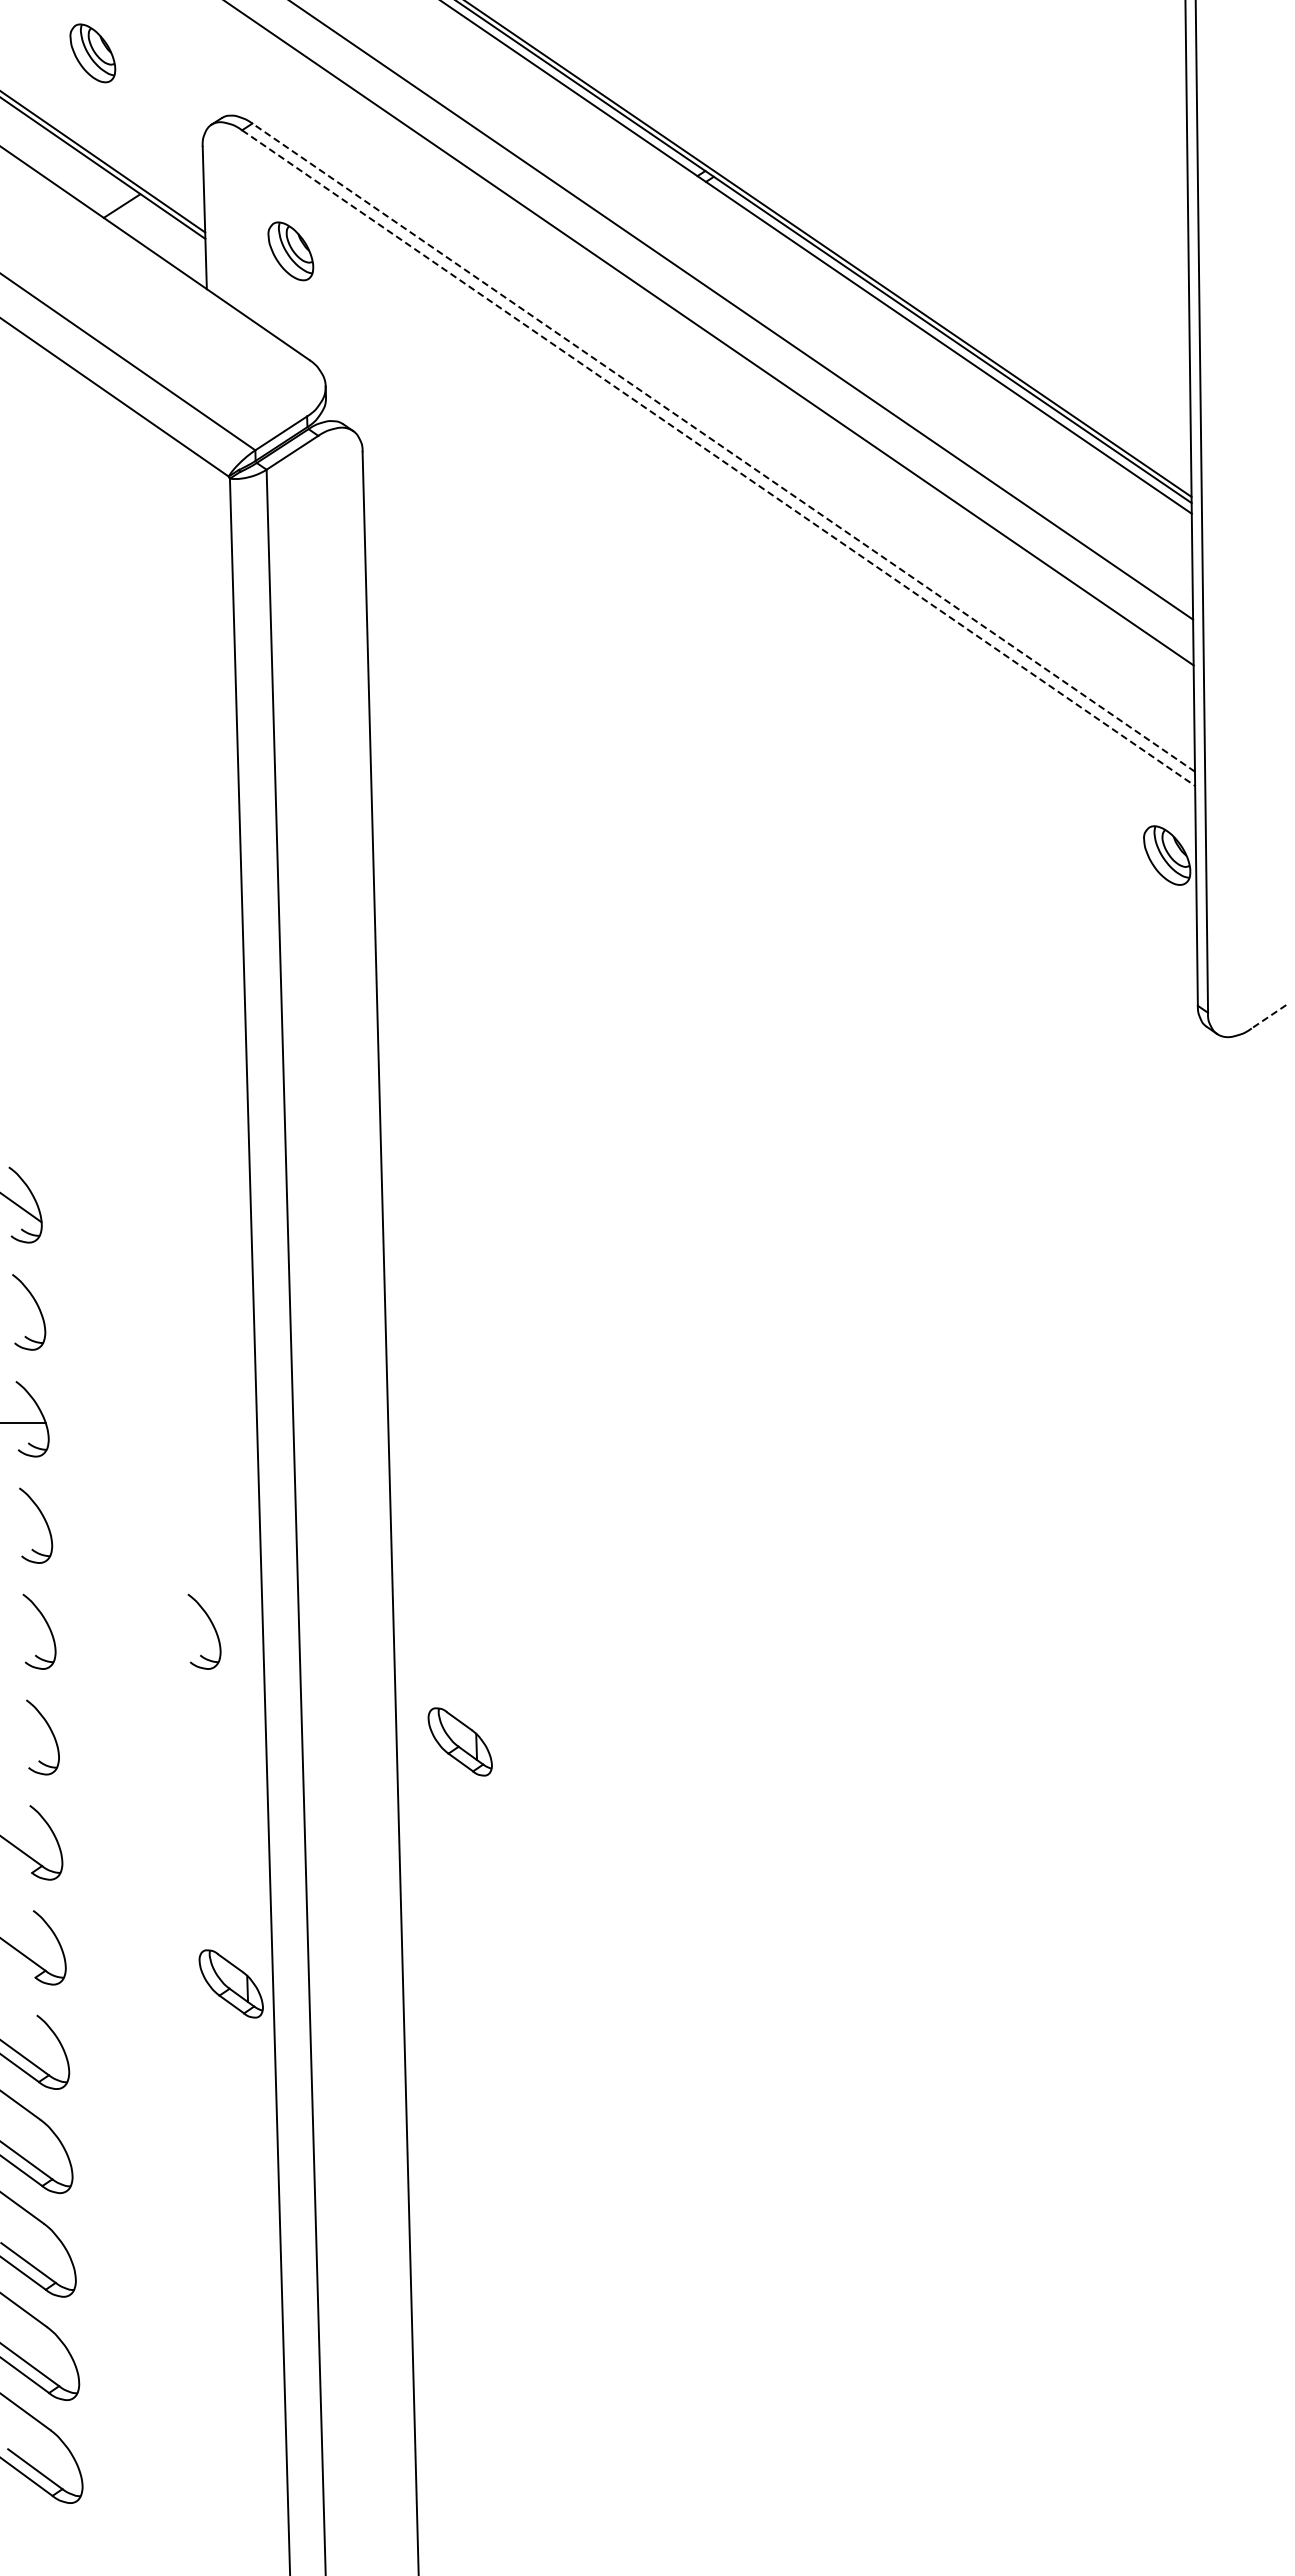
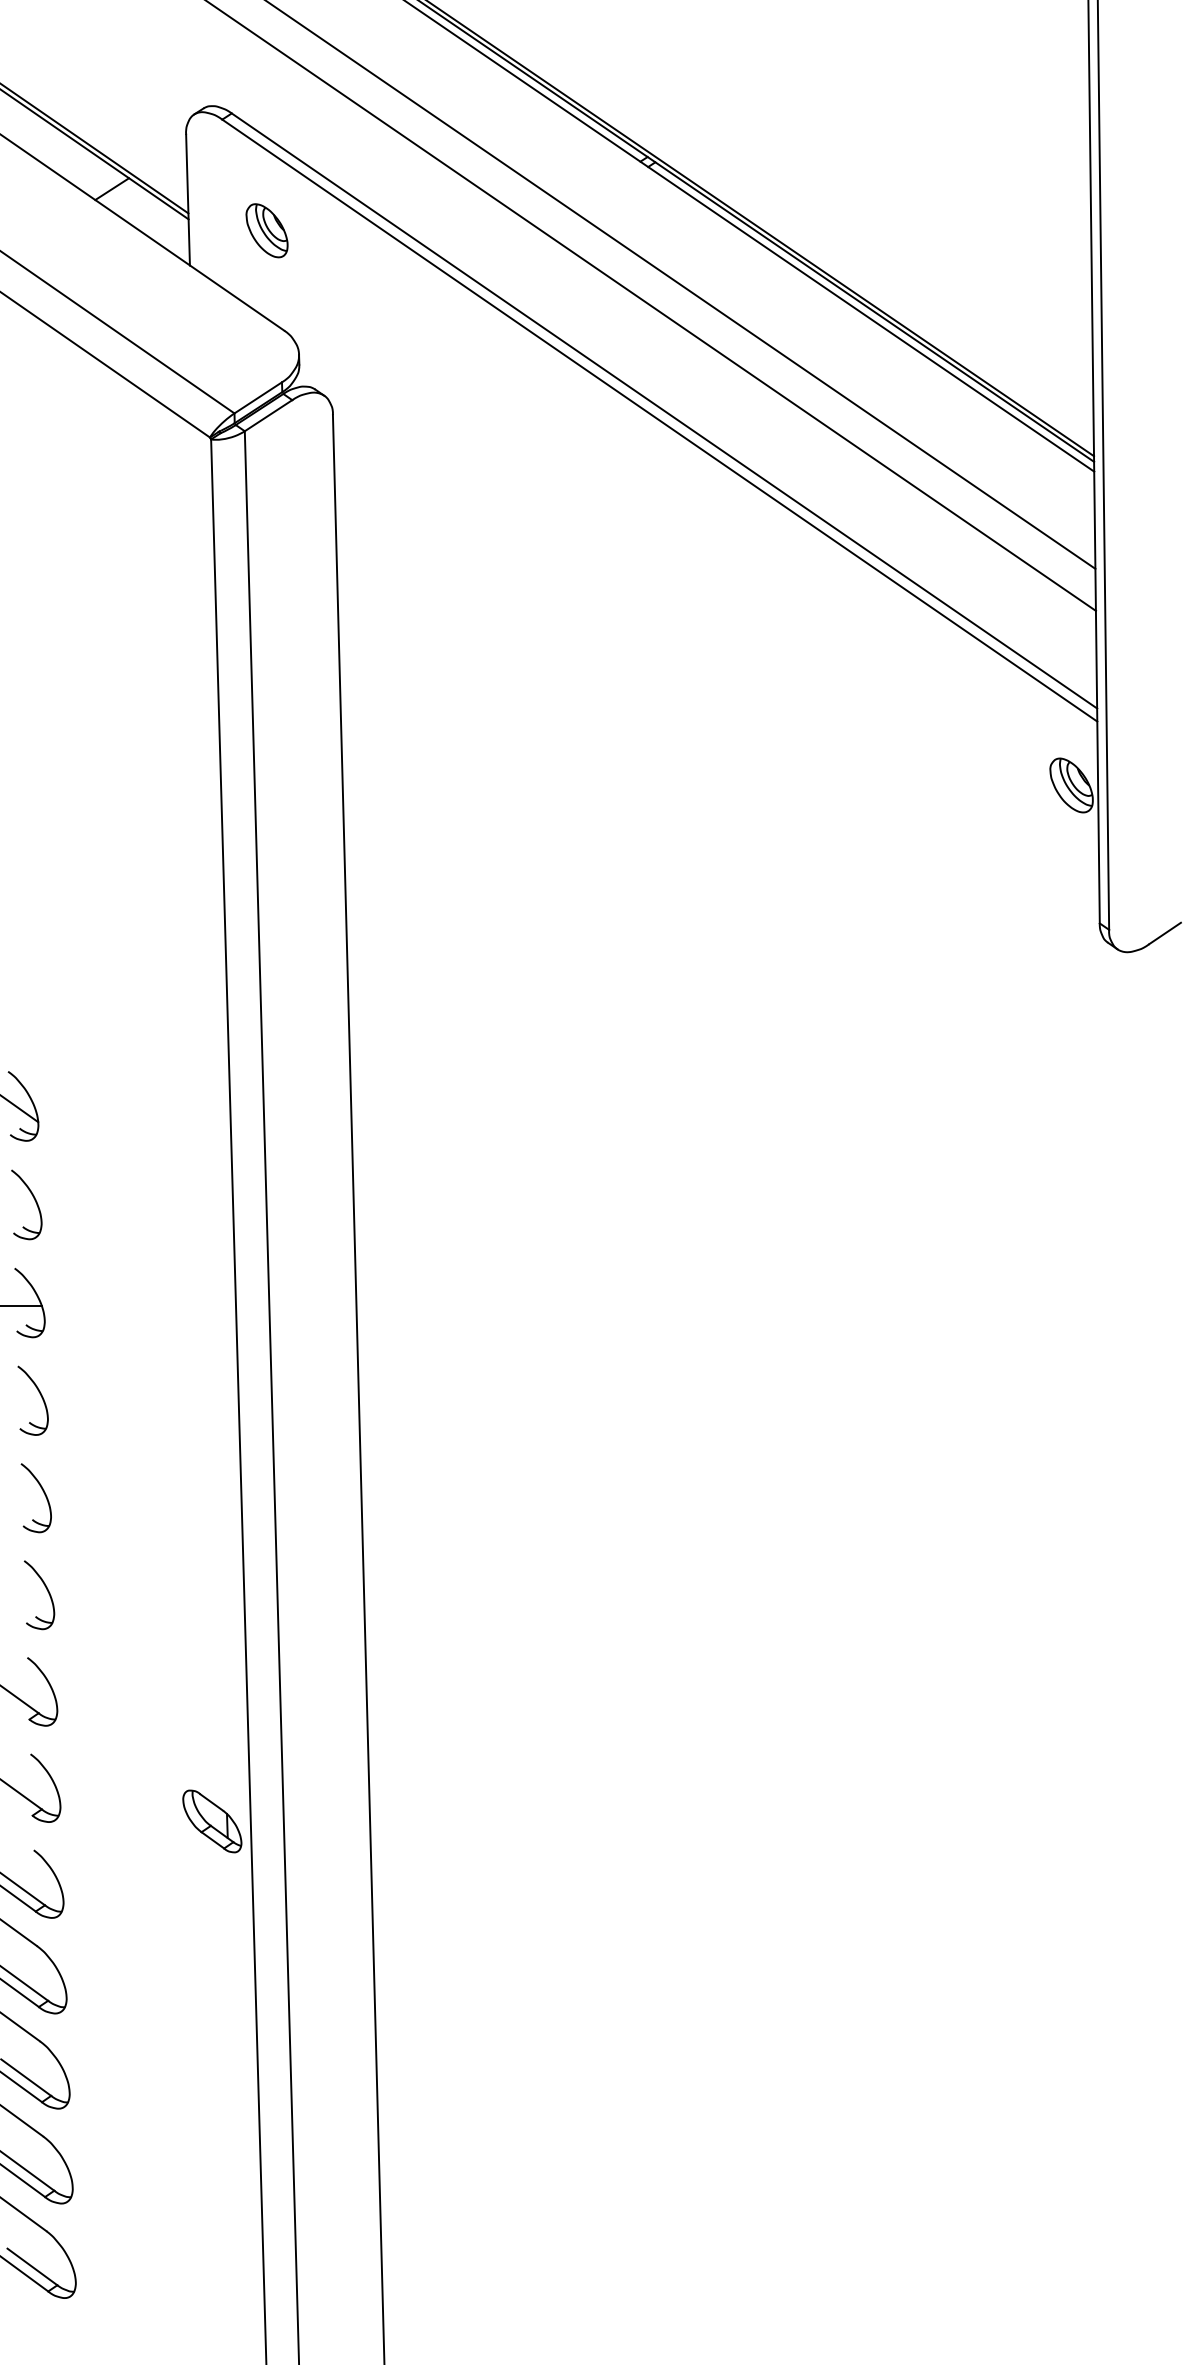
part: (92, 53) -> (84, 49), removed
line: (723, 447) -> (664, 410), dashed -> solid
line: (719, 458) -> (660, 420), dashed -> solid
line: (1269, 1016) -> (1165, 933), dashed -> solid
part: (212, 1626) -> (195, 1493), removed
part: (459, 1741) -> (421, 1598), removed

